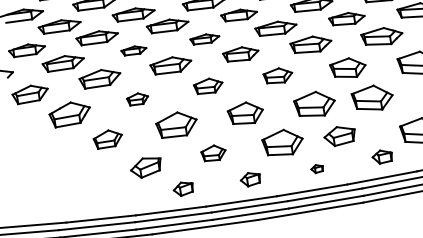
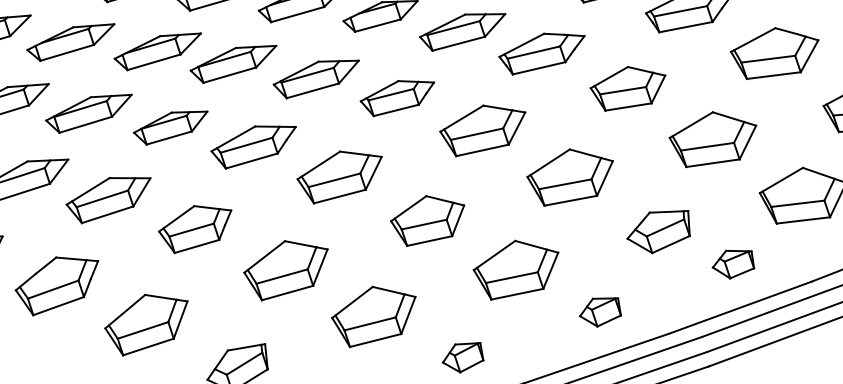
part: (204, 39) -> (316, 77), size x1.43
part: (133, 50) -> (170, 125), size x1.43
part: (277, 75) -> (483, 128), size x1.43
part: (207, 86) -> (339, 175), size x1.43
part: (371, 97) -> (712, 137), moved
part: (137, 99) -> (196, 227), size x1.67
part: (339, 136) -> (658, 231), moved
part: (107, 139) -> (146, 322), size x1.43
part: (213, 153) -> (375, 315), size x1.67
part: (316, 168) -> (598, 310), size x1.67

